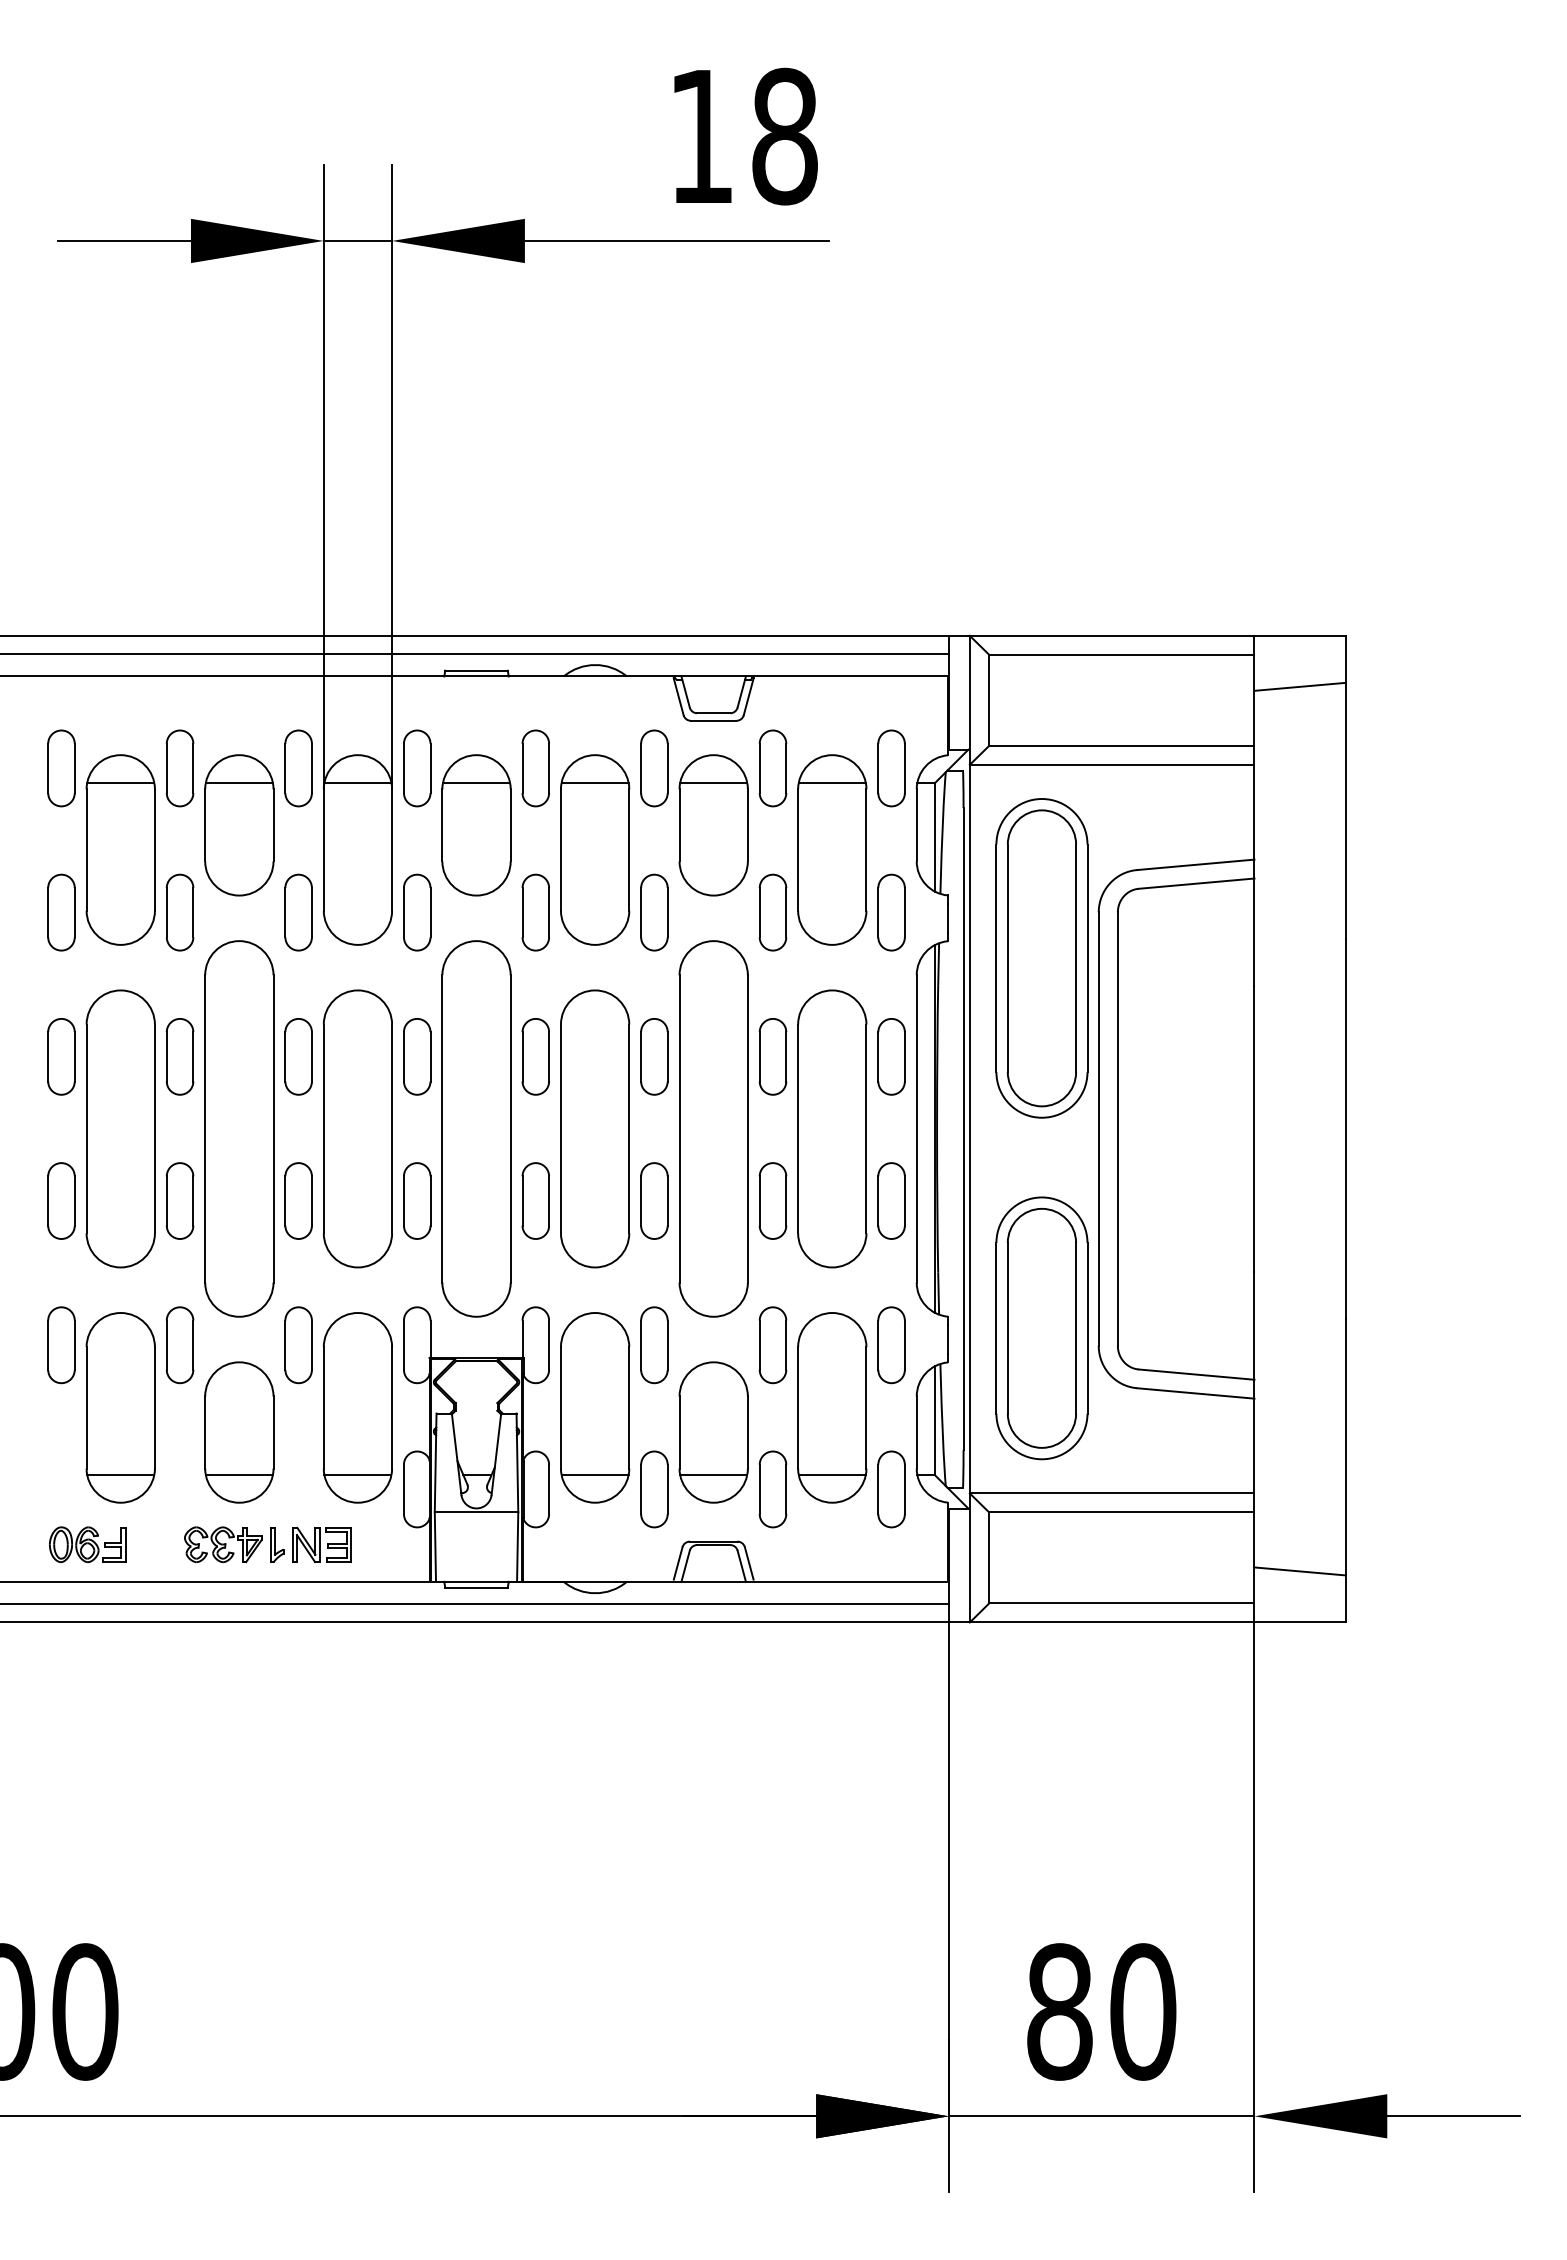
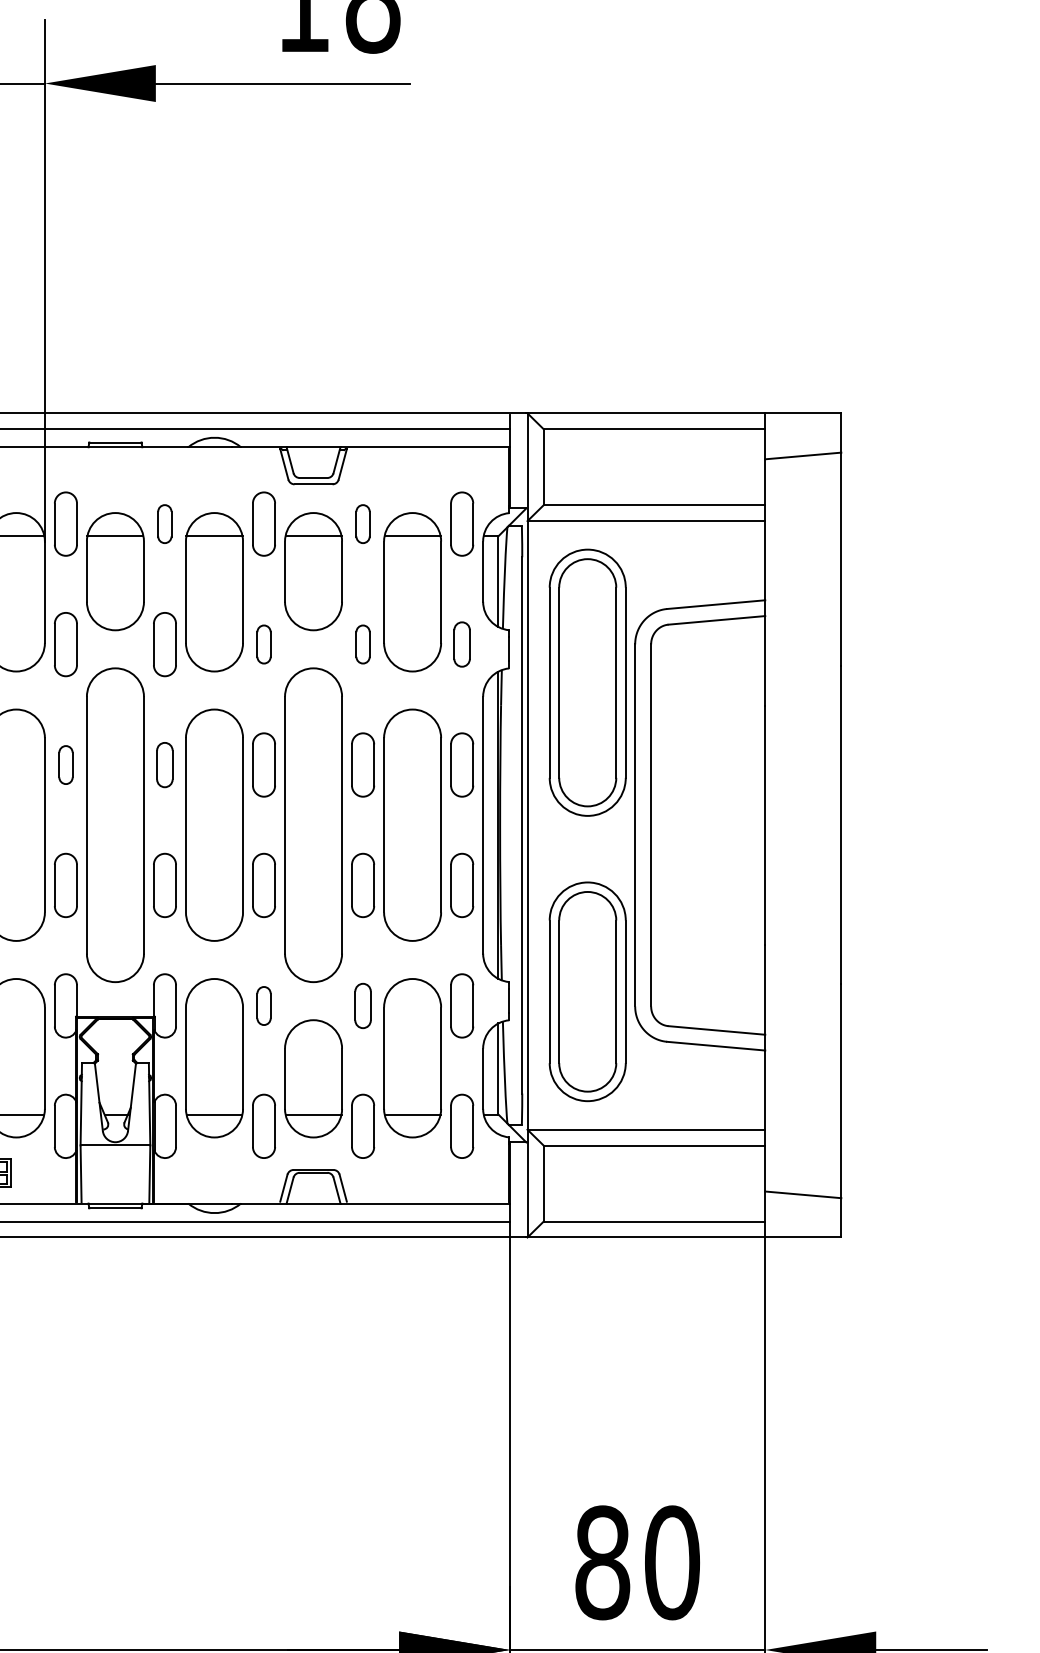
part: (535, 768) -> (164, 524), size x0.6
part: (772, 768) -> (362, 524), size x0.6
part: (654, 912) -> (264, 644), size x0.6
part: (772, 912) -> (362, 644), size x0.6
part: (891, 912) -> (462, 644), size x0.7
part: (417, 1056) -> (66, 764), size x0.6
part: (535, 1056) -> (164, 764), size x0.7
part: (654, 1345) -> (264, 1006), size x0.6
part: (772, 1345) -> (362, 1006), size x0.7

